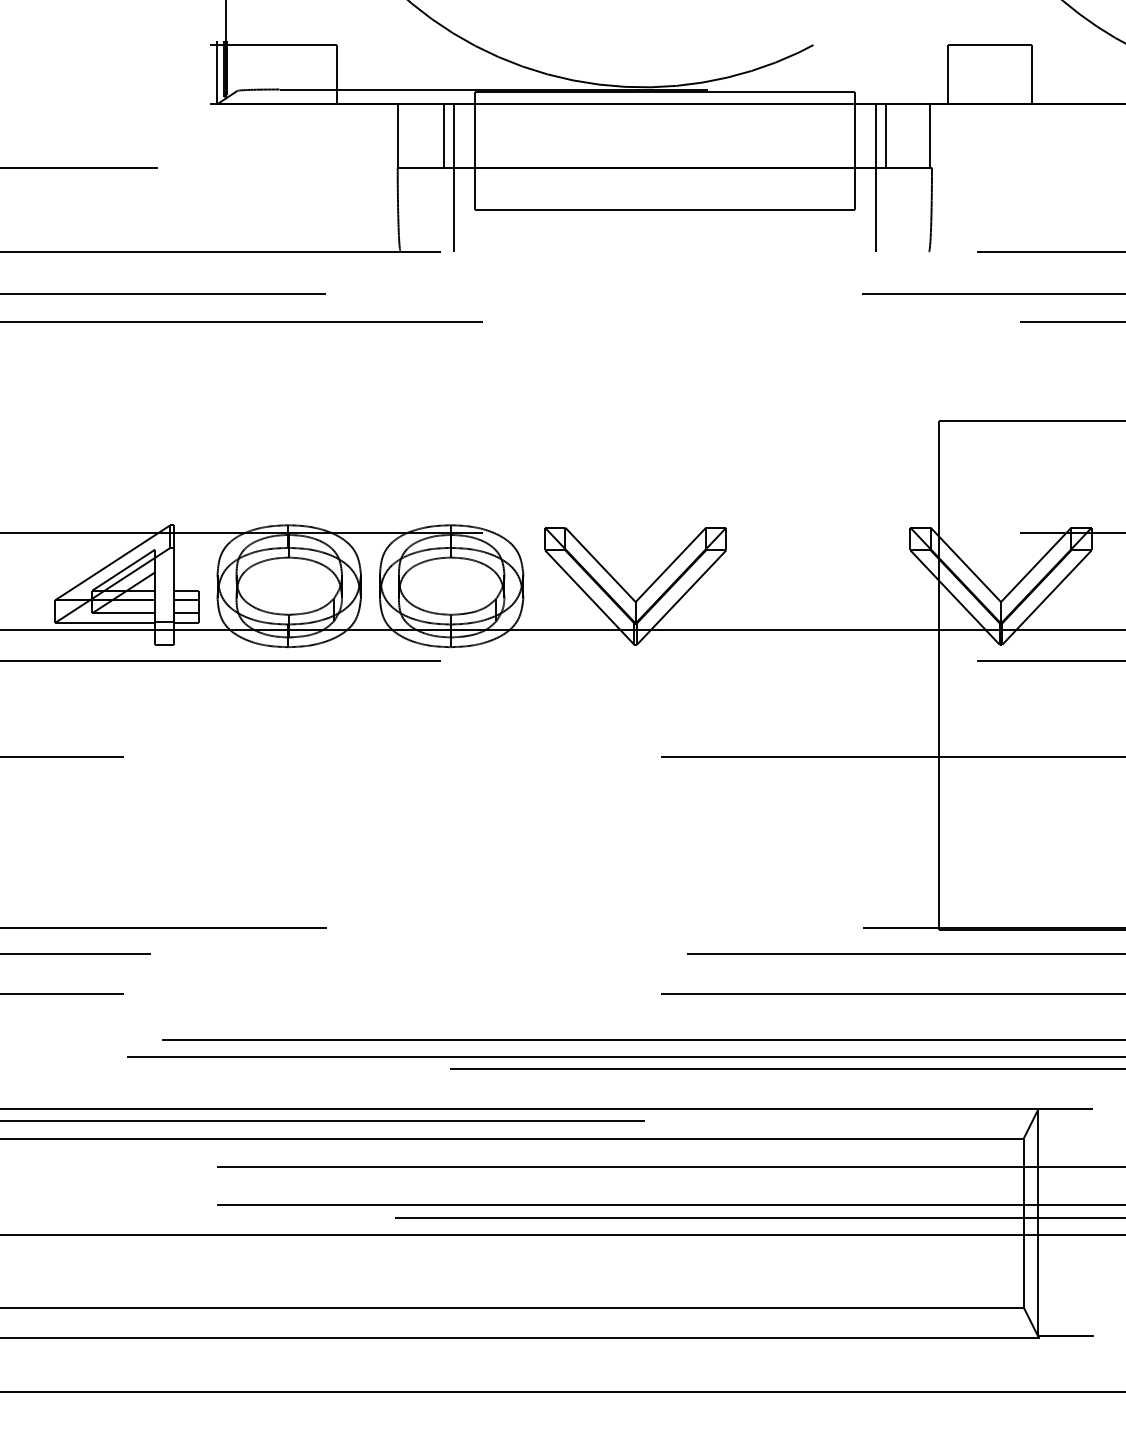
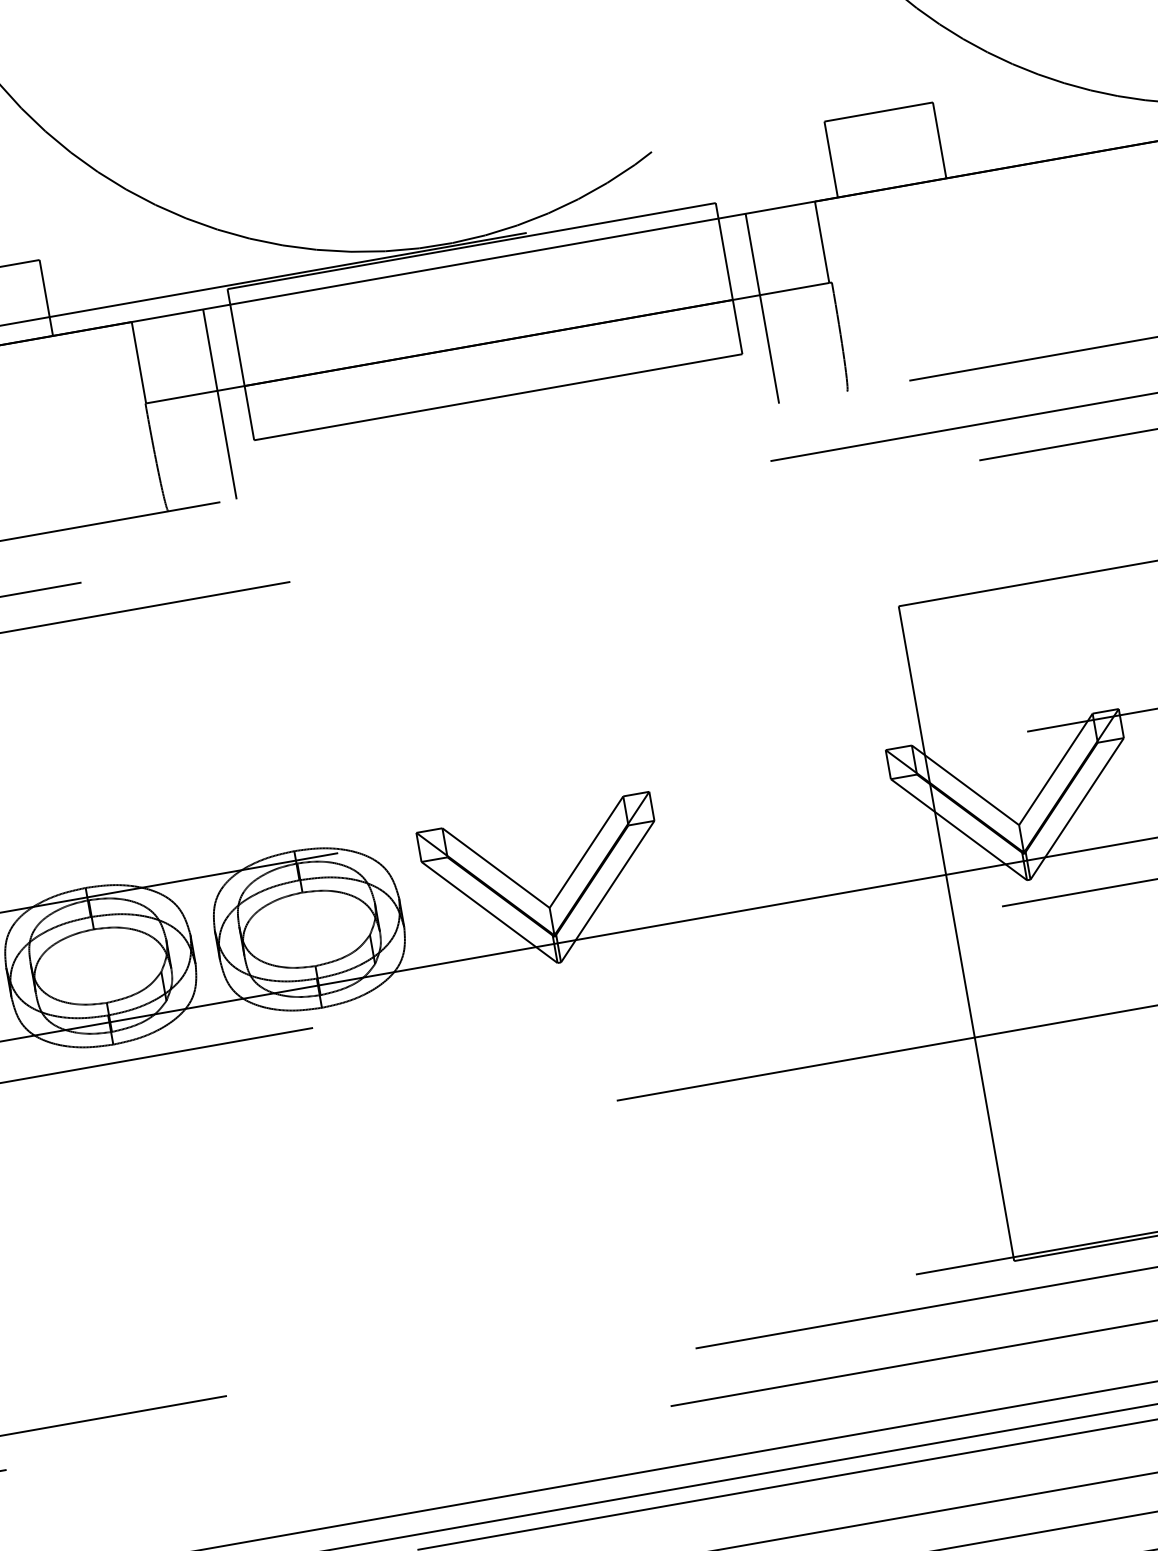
line: (443, 135) -> (197, 351), removed
line: (886, 135) -> (766, 251), removed

